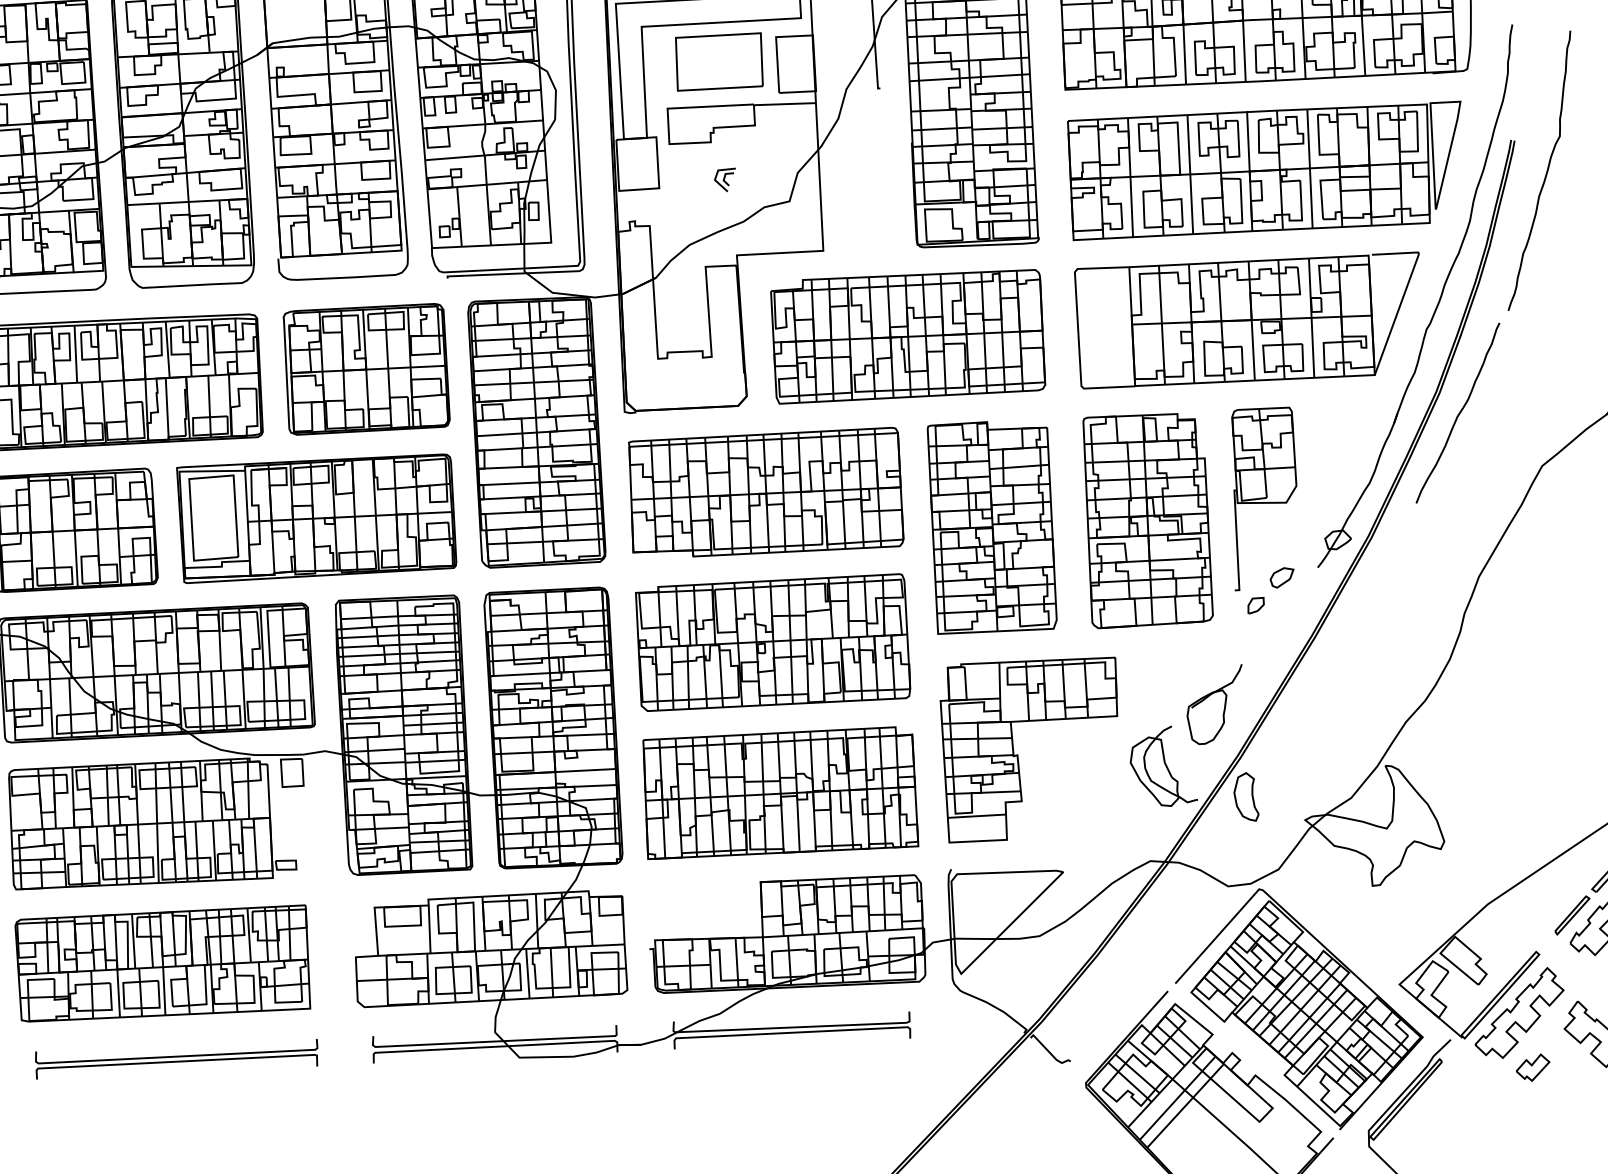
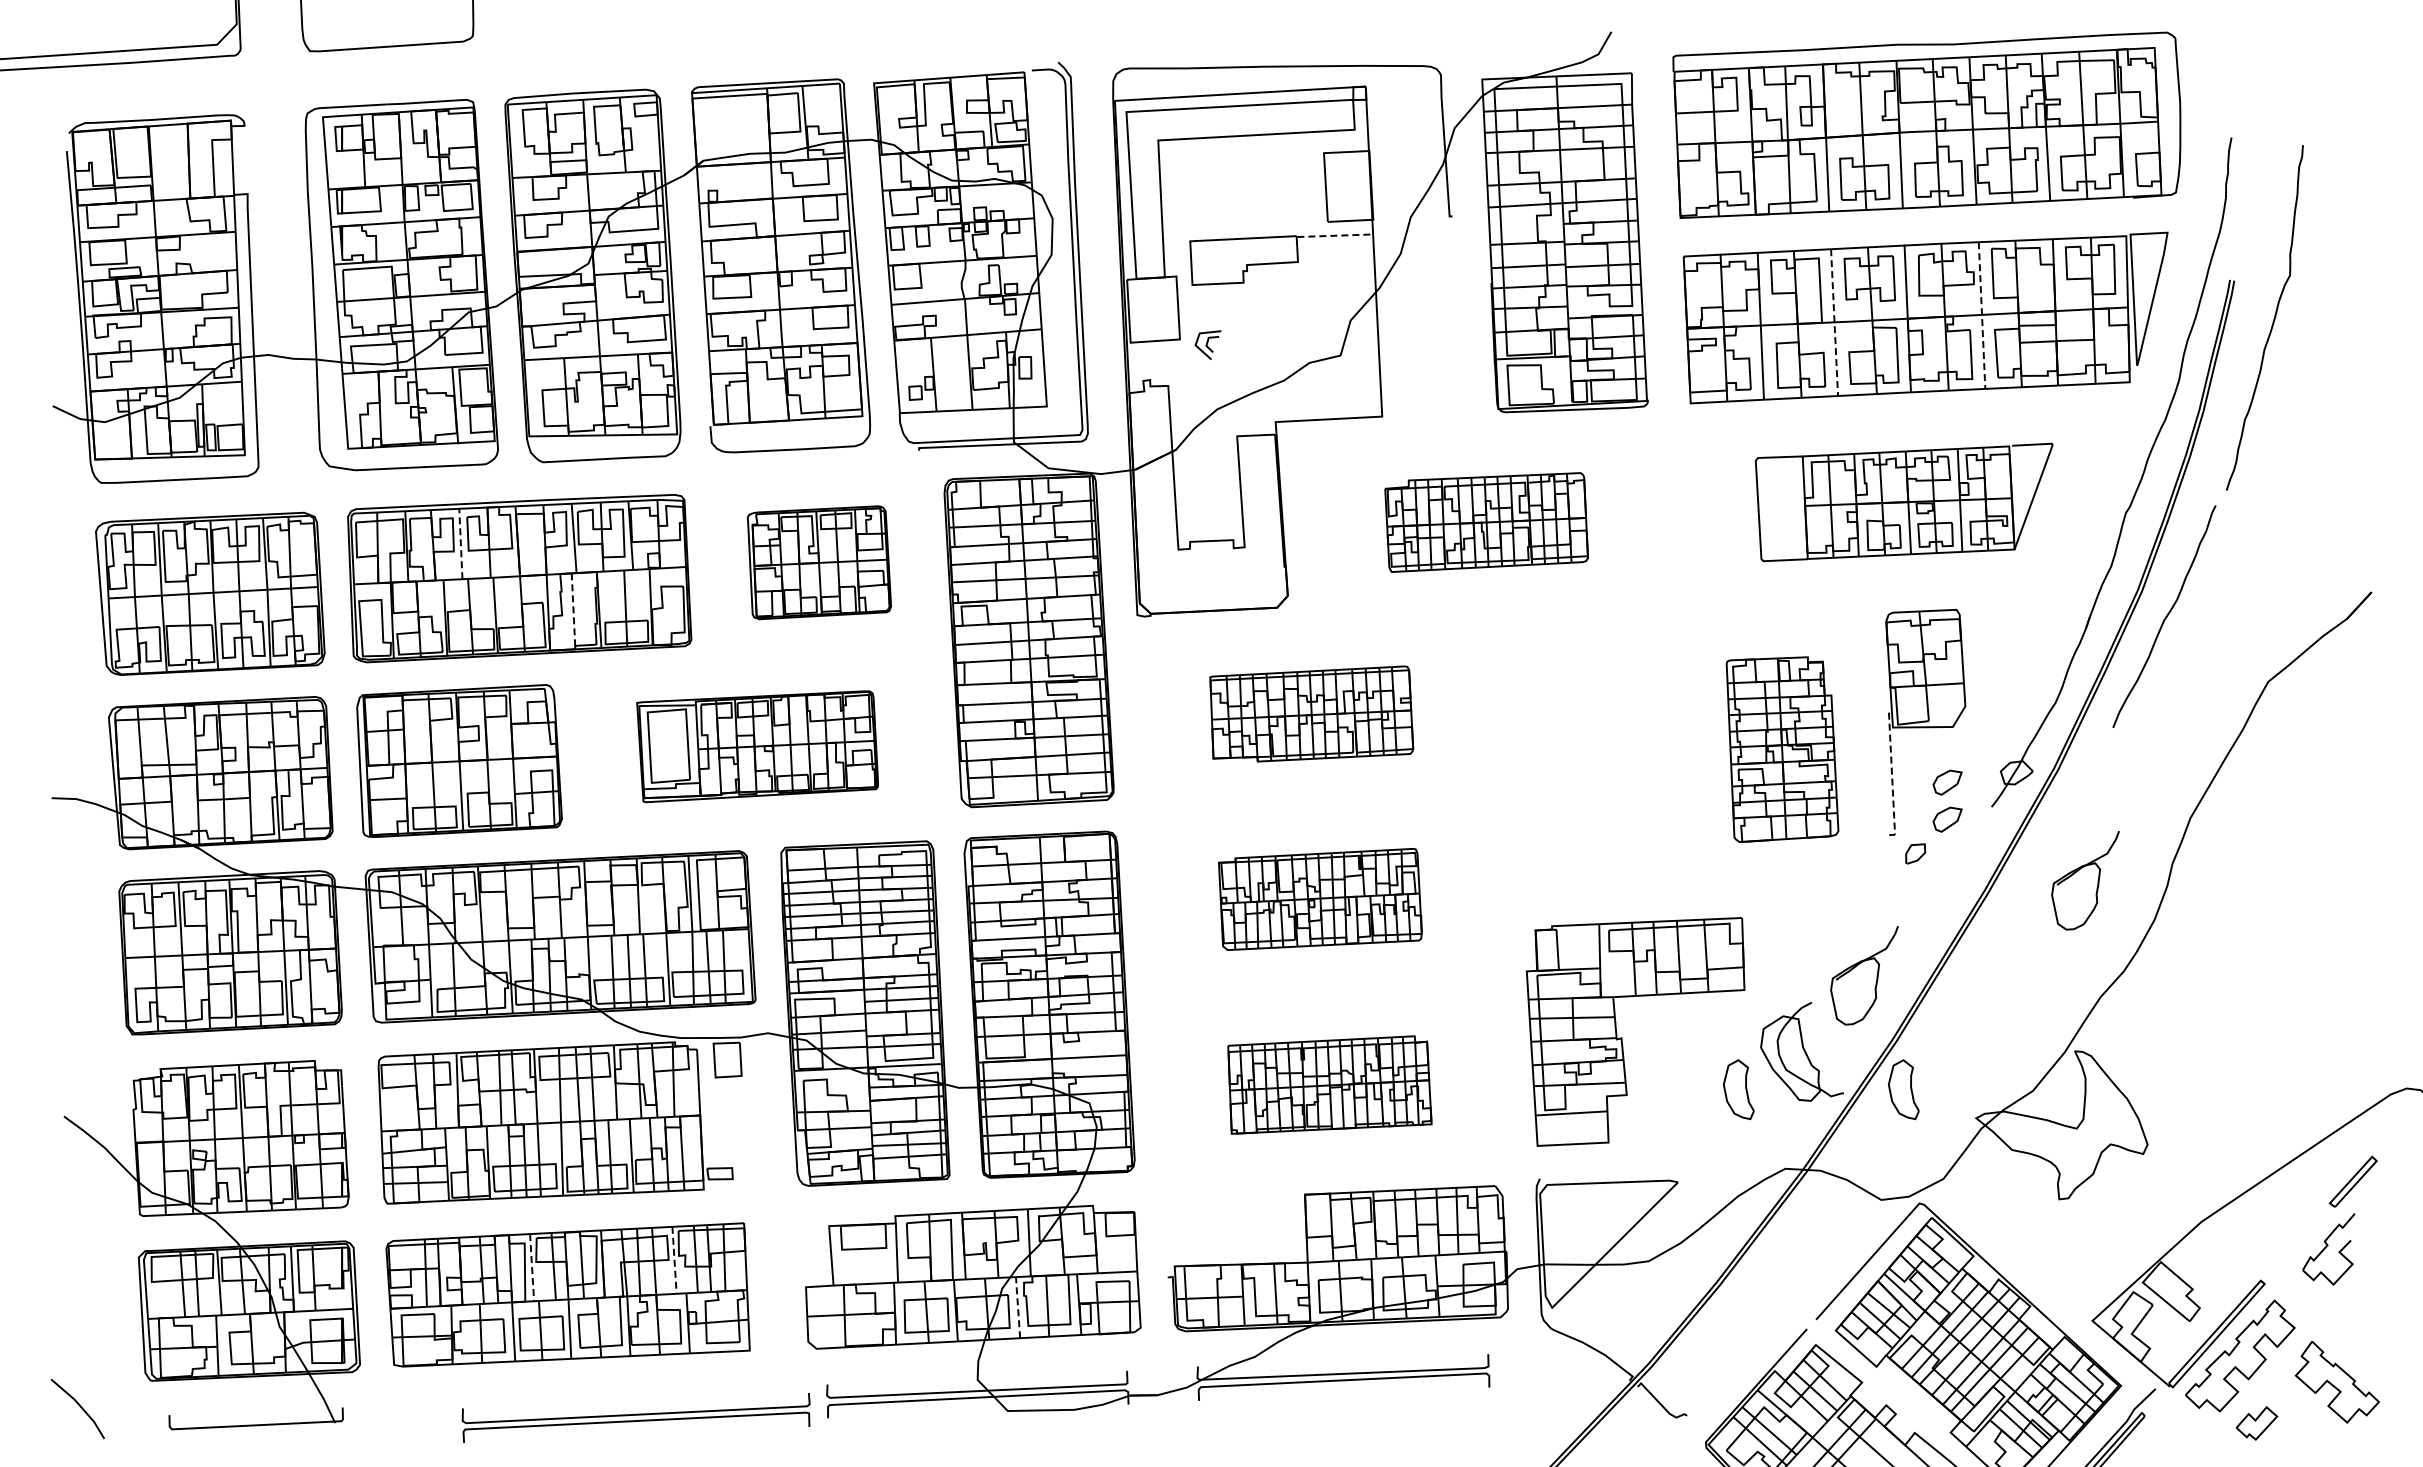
part: (718, 61) -> (1253, 183), removed
line: (785, 103) -> (1335, 235), solid -> dashed
line: (1310, 169) -> (1982, 316), solid -> dashed
line: (1190, 175) -> (1834, 323), solid -> dashed
part: (724, 179) -> (1207, 344), moved
part: (1246, 320) -> (1903, 502), size x0.7
part: (907, 336) -> (1486, 522), size x0.6
line: (75, 353) -> (460, 543), solid -> dashed
part: (366, 369) -> (819, 562), size x0.7
line: (167, 409) -> (573, 611), solid -> dashed
part: (765, 491) -> (1311, 713), size x0.6
part: (316, 518) -> (757, 746), size x0.7
part: (1148, 520) -> (1782, 749), size x0.7
part: (992, 527) -> (1590, 757), removed
line: (1237, 541) -> (1892, 774), solid -> dashed
part: (1281, 547) -> (1947, 782), added
part: (1393, 627) -> (2085, 880), added
part: (773, 642) -> (1320, 899), size x0.6
part: (780, 792) -> (1329, 1084), size x0.6
part: (1112, 796) -> (1738, 1089), added
part: (1572, 915) -> (2305, 1235), removed
line: (249, 935) -> (674, 1260), solid -> dashed
line: (133, 941) -> (532, 1267), solid -> dashed
line: (528, 973) -> (1018, 1307), solid -> dashed
part: (176, 1058) -> (635, 1417), moved

